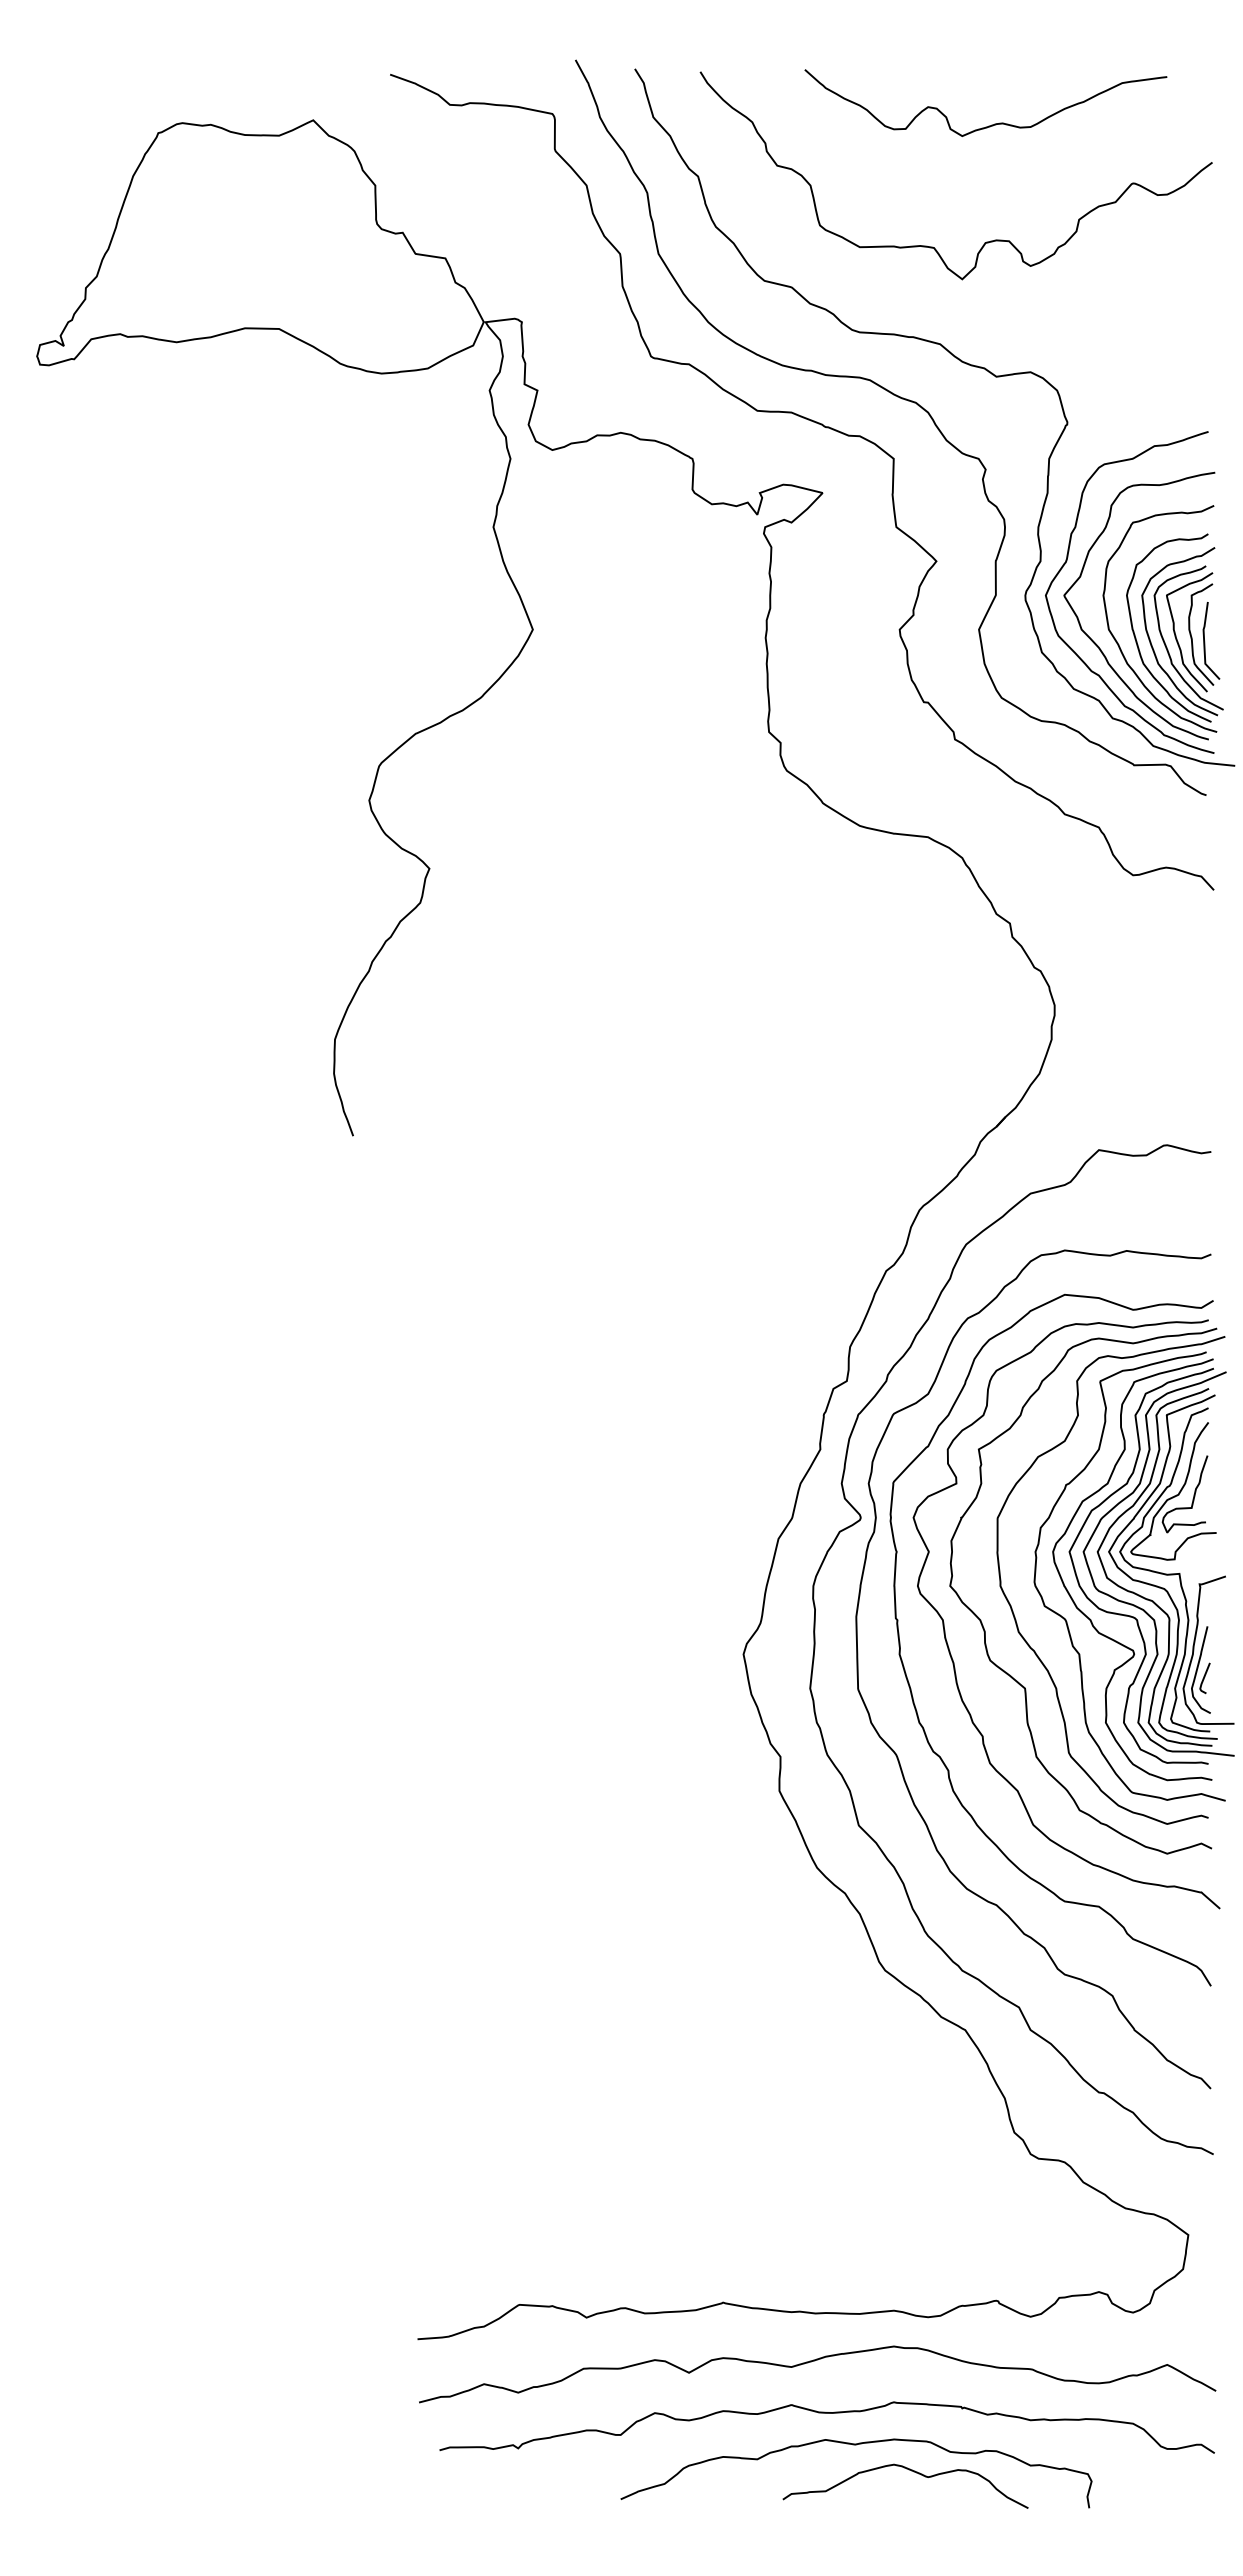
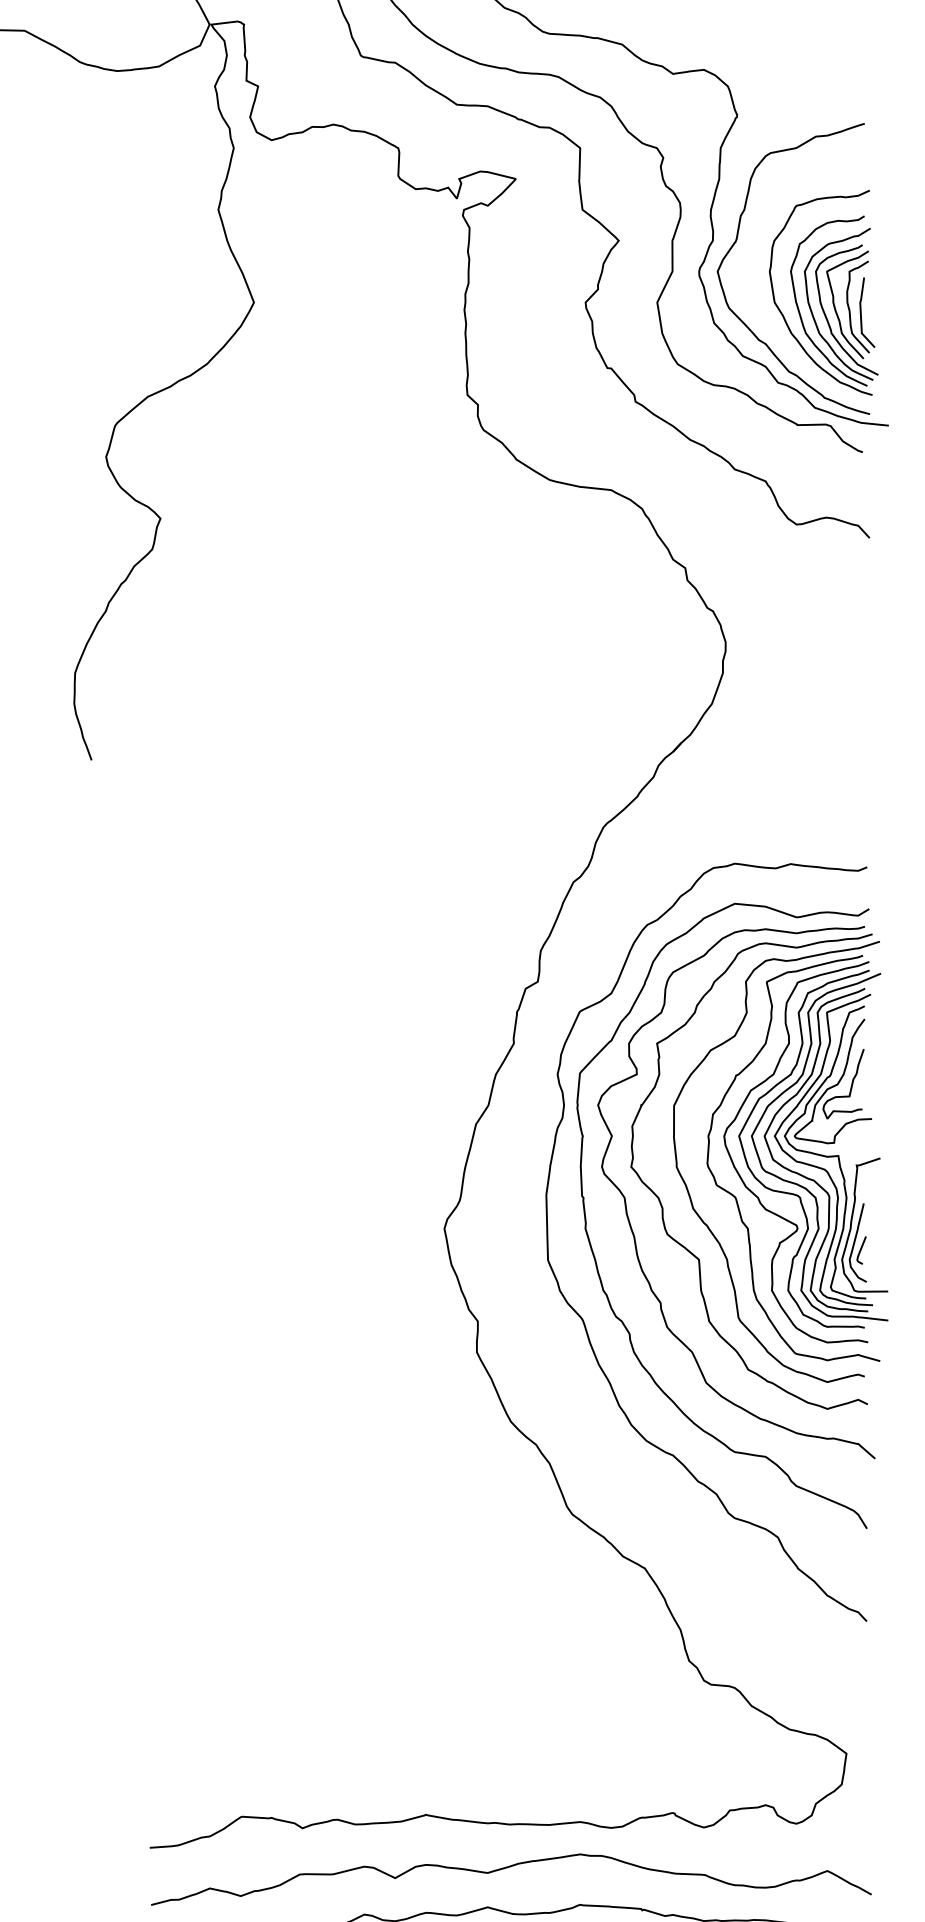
curve: (1098, 645) -> (765, 316), removed
curve: (815, 1649) -> (509, 1224), removed

